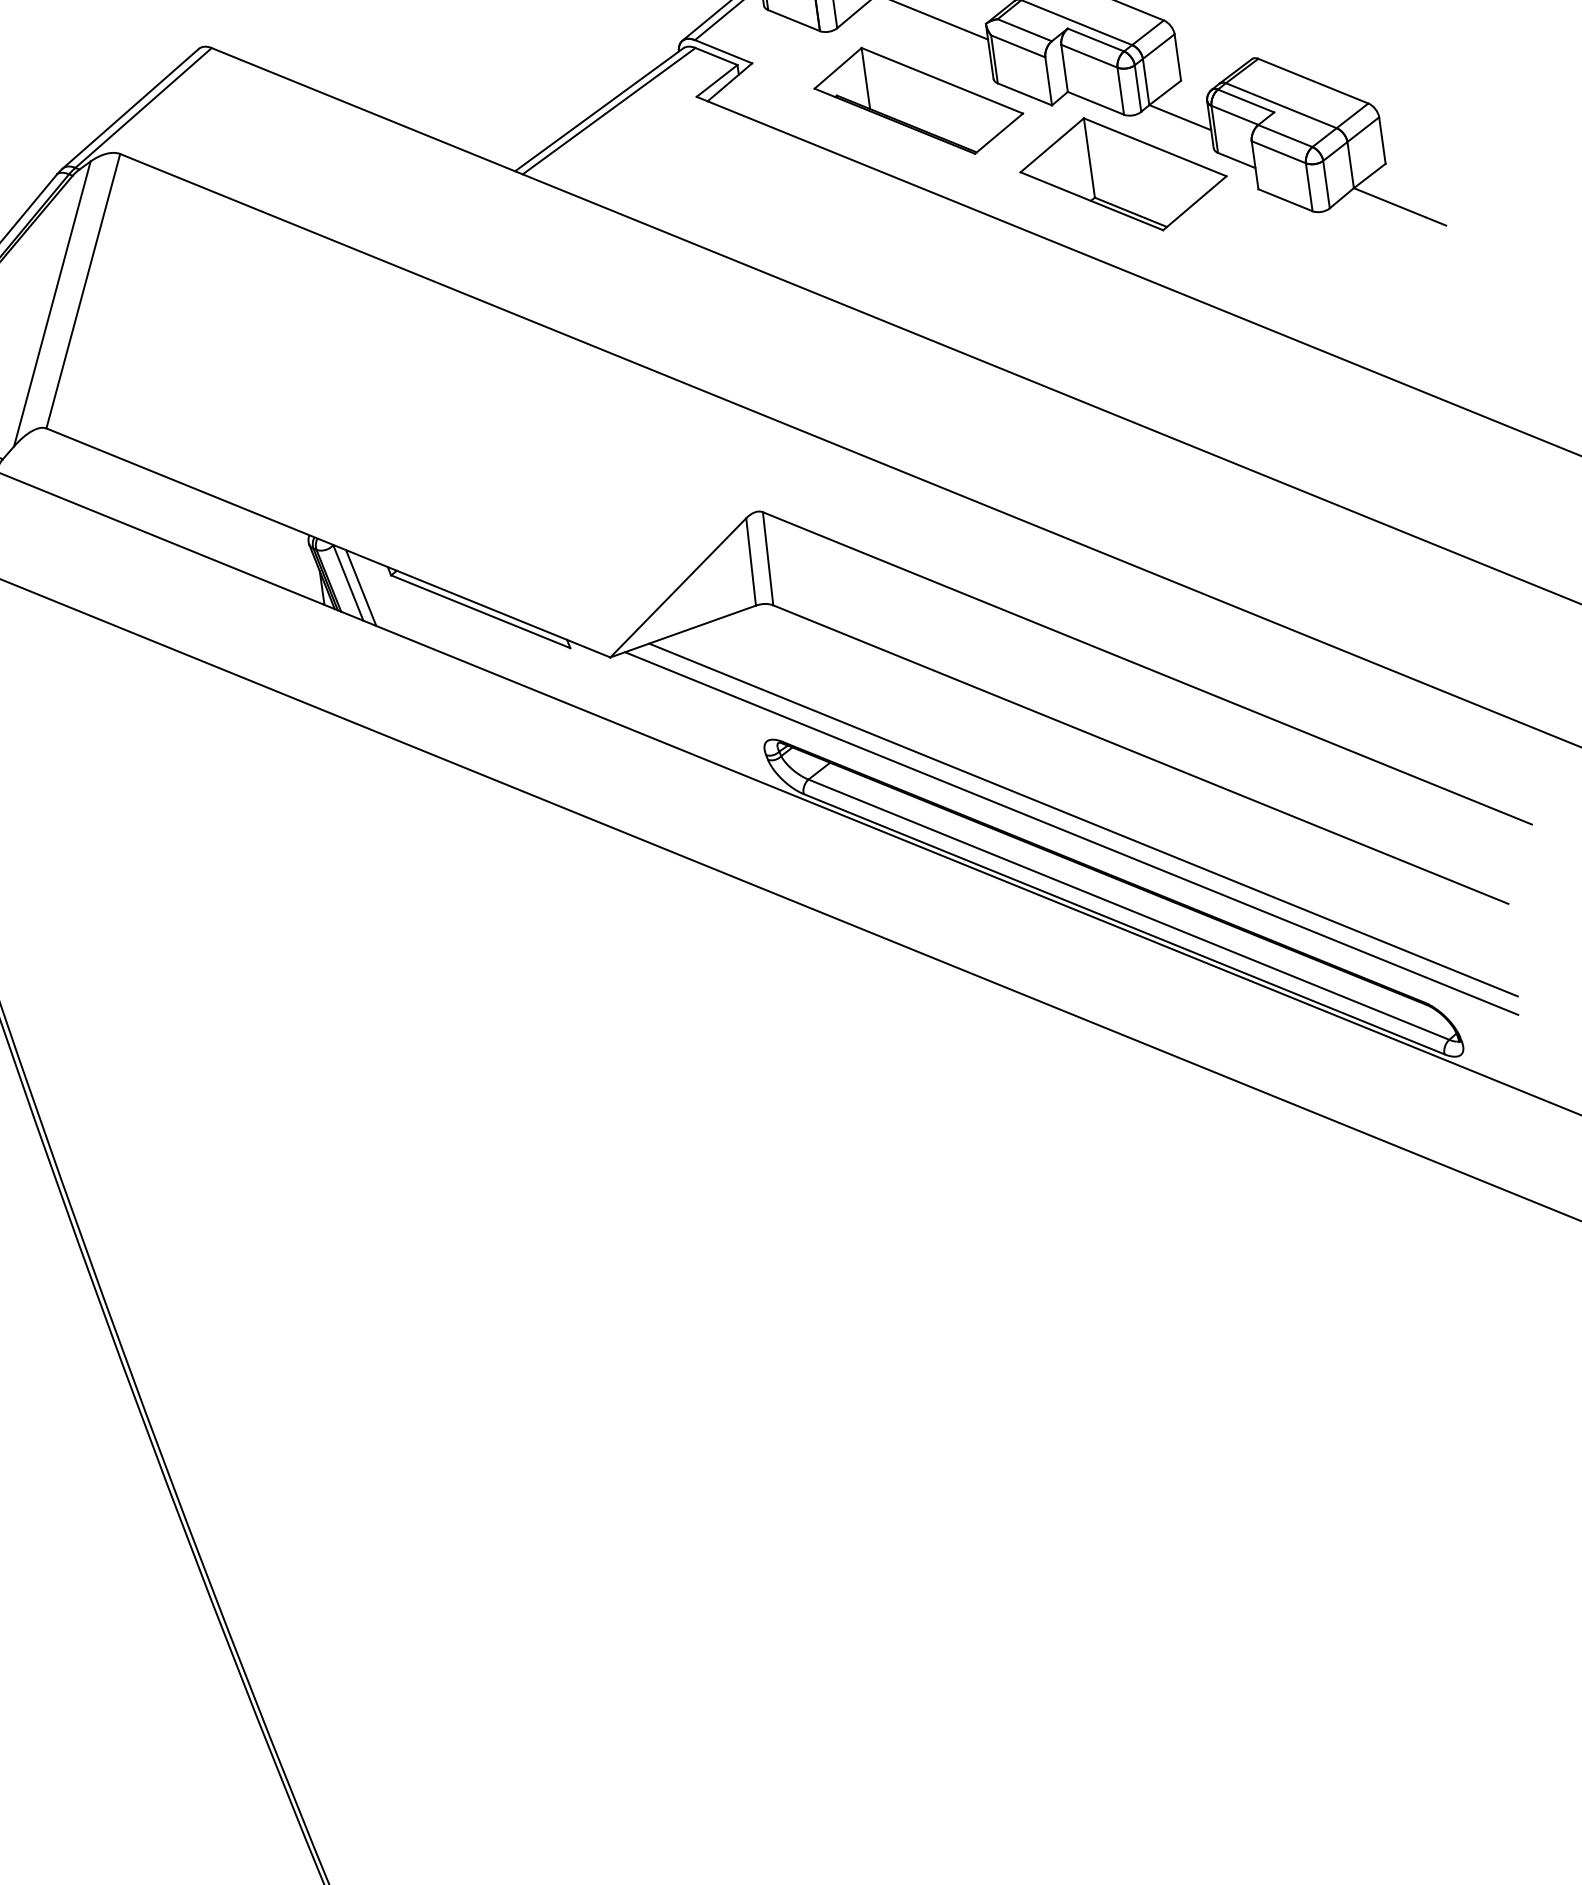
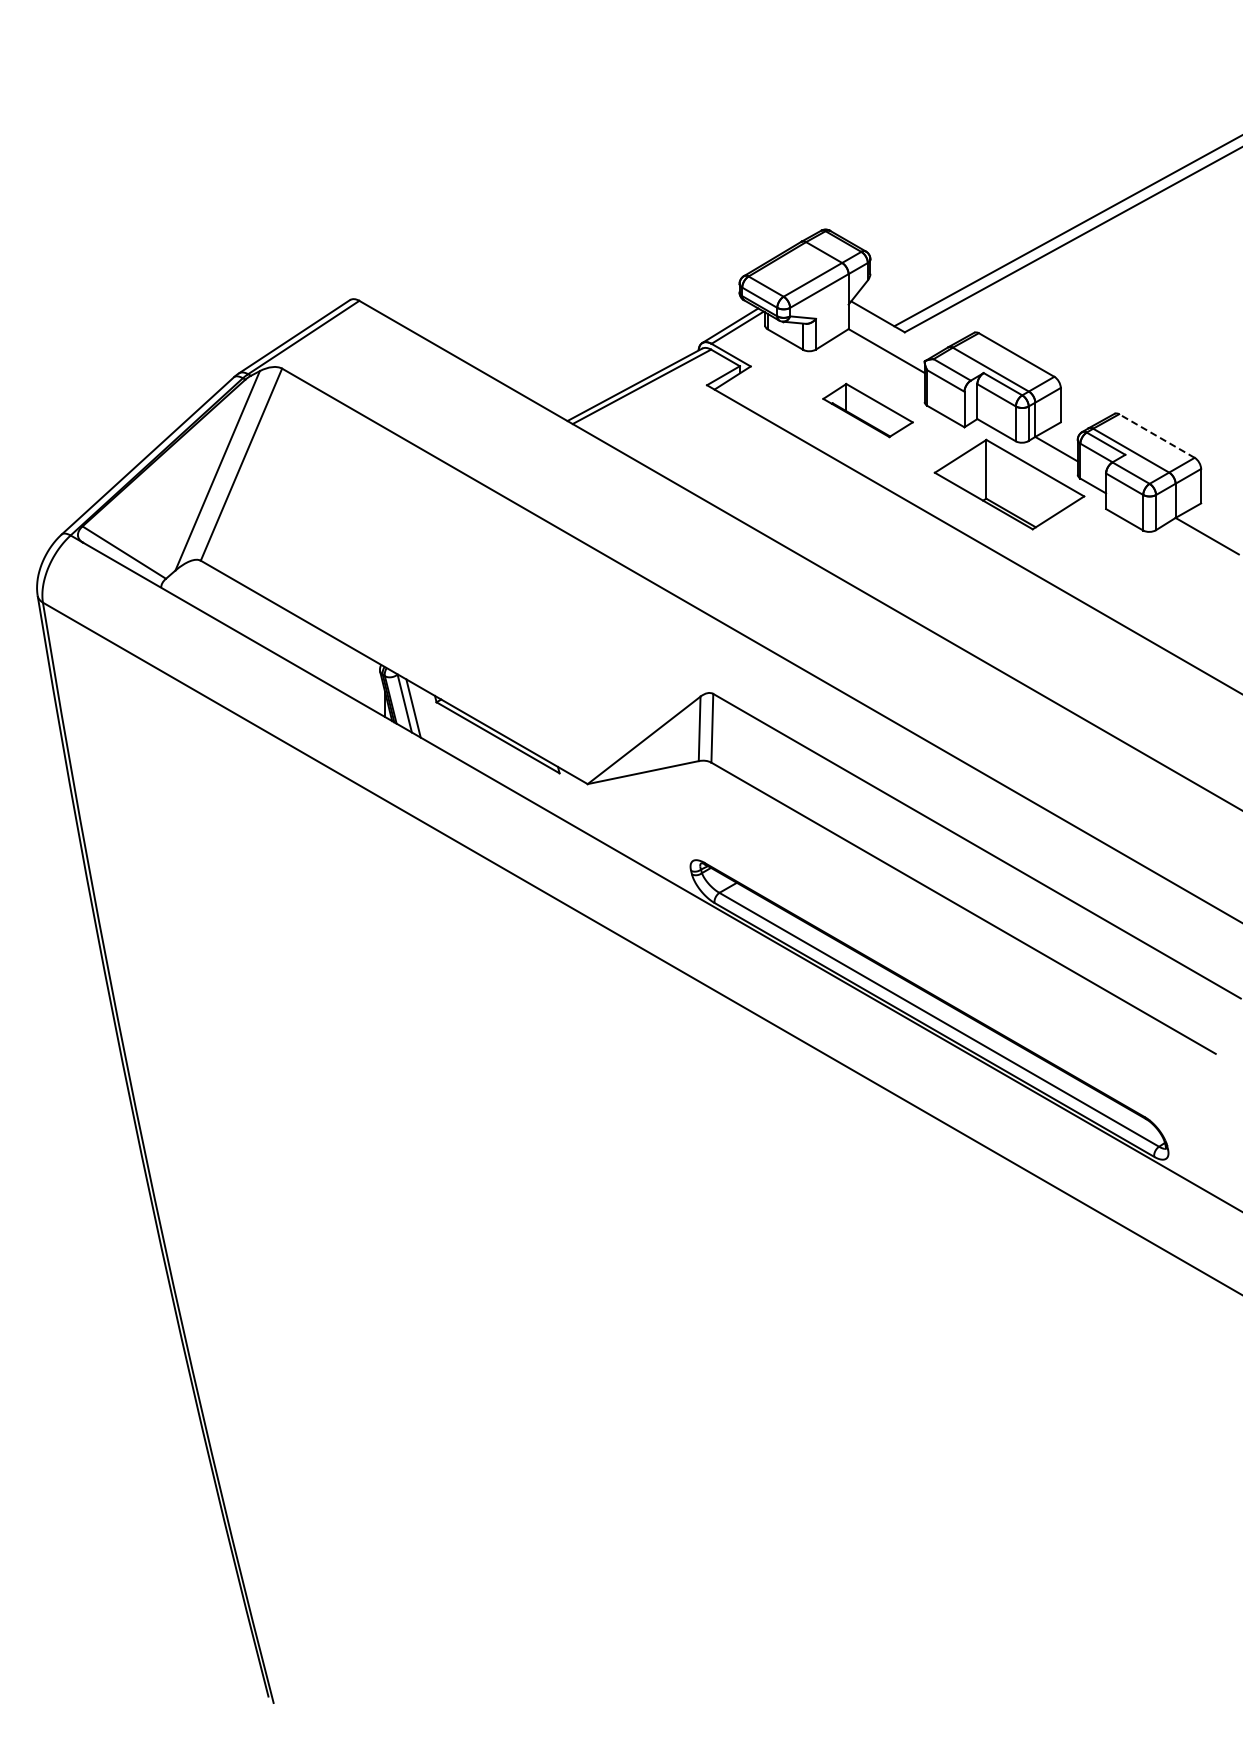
line: (1312, 81) -> (1156, 436), solid -> dashed
part: (917, 100) -> (867, 410), size x0.6
line: (1083, 820) -> (915, 950), removed
line: (1070, 833) -> (904, 958), removed

